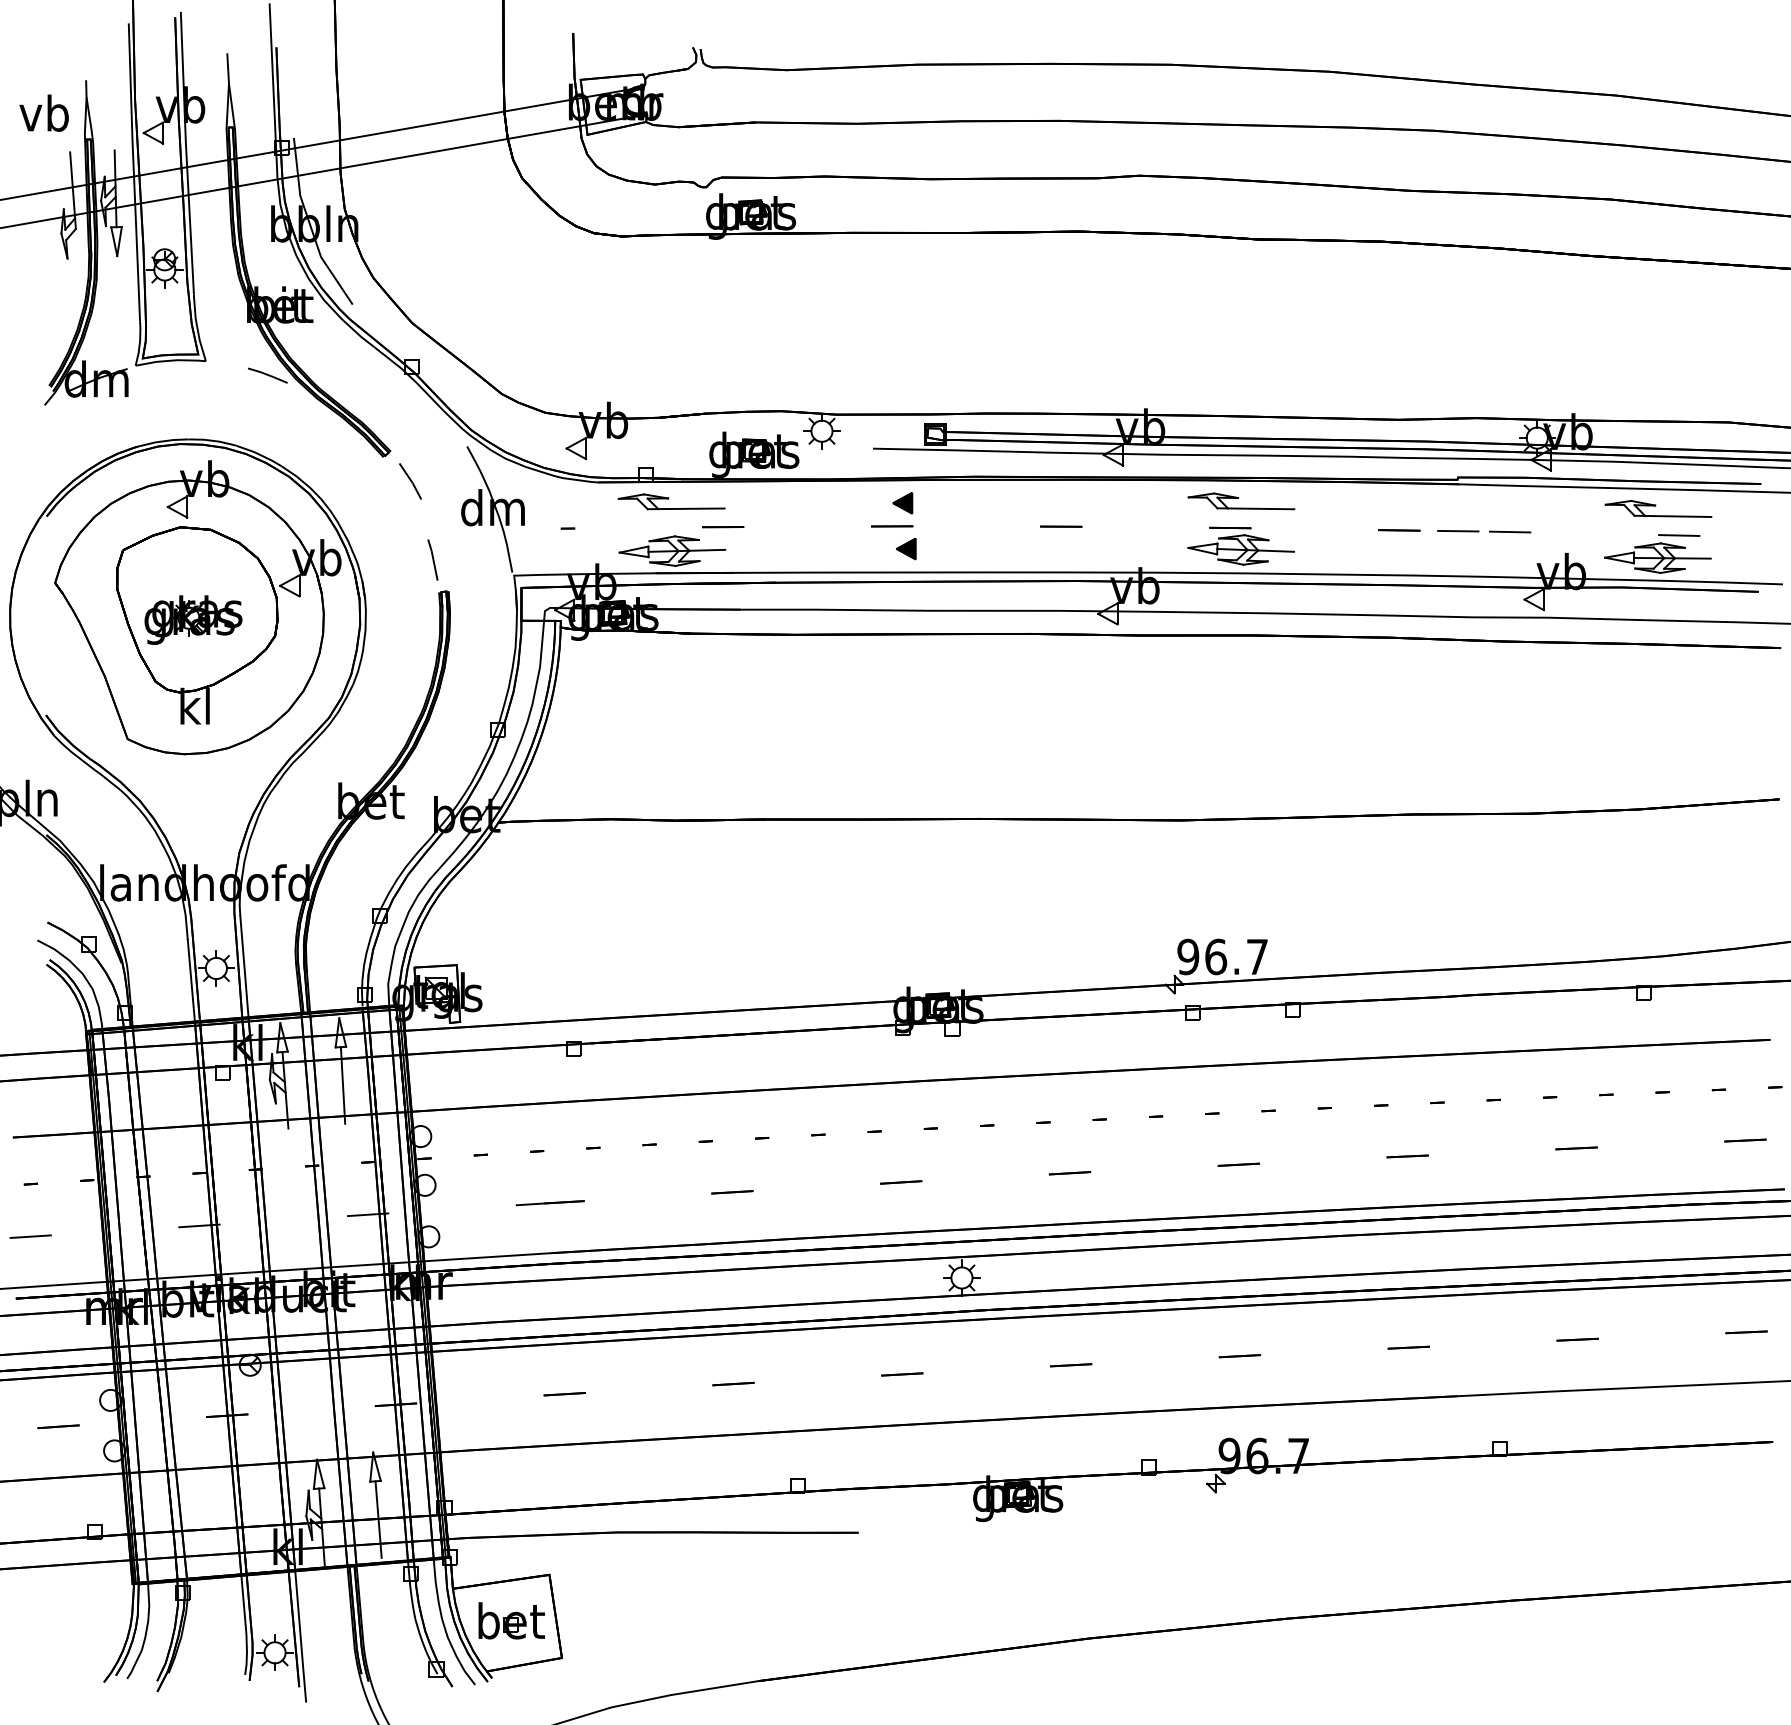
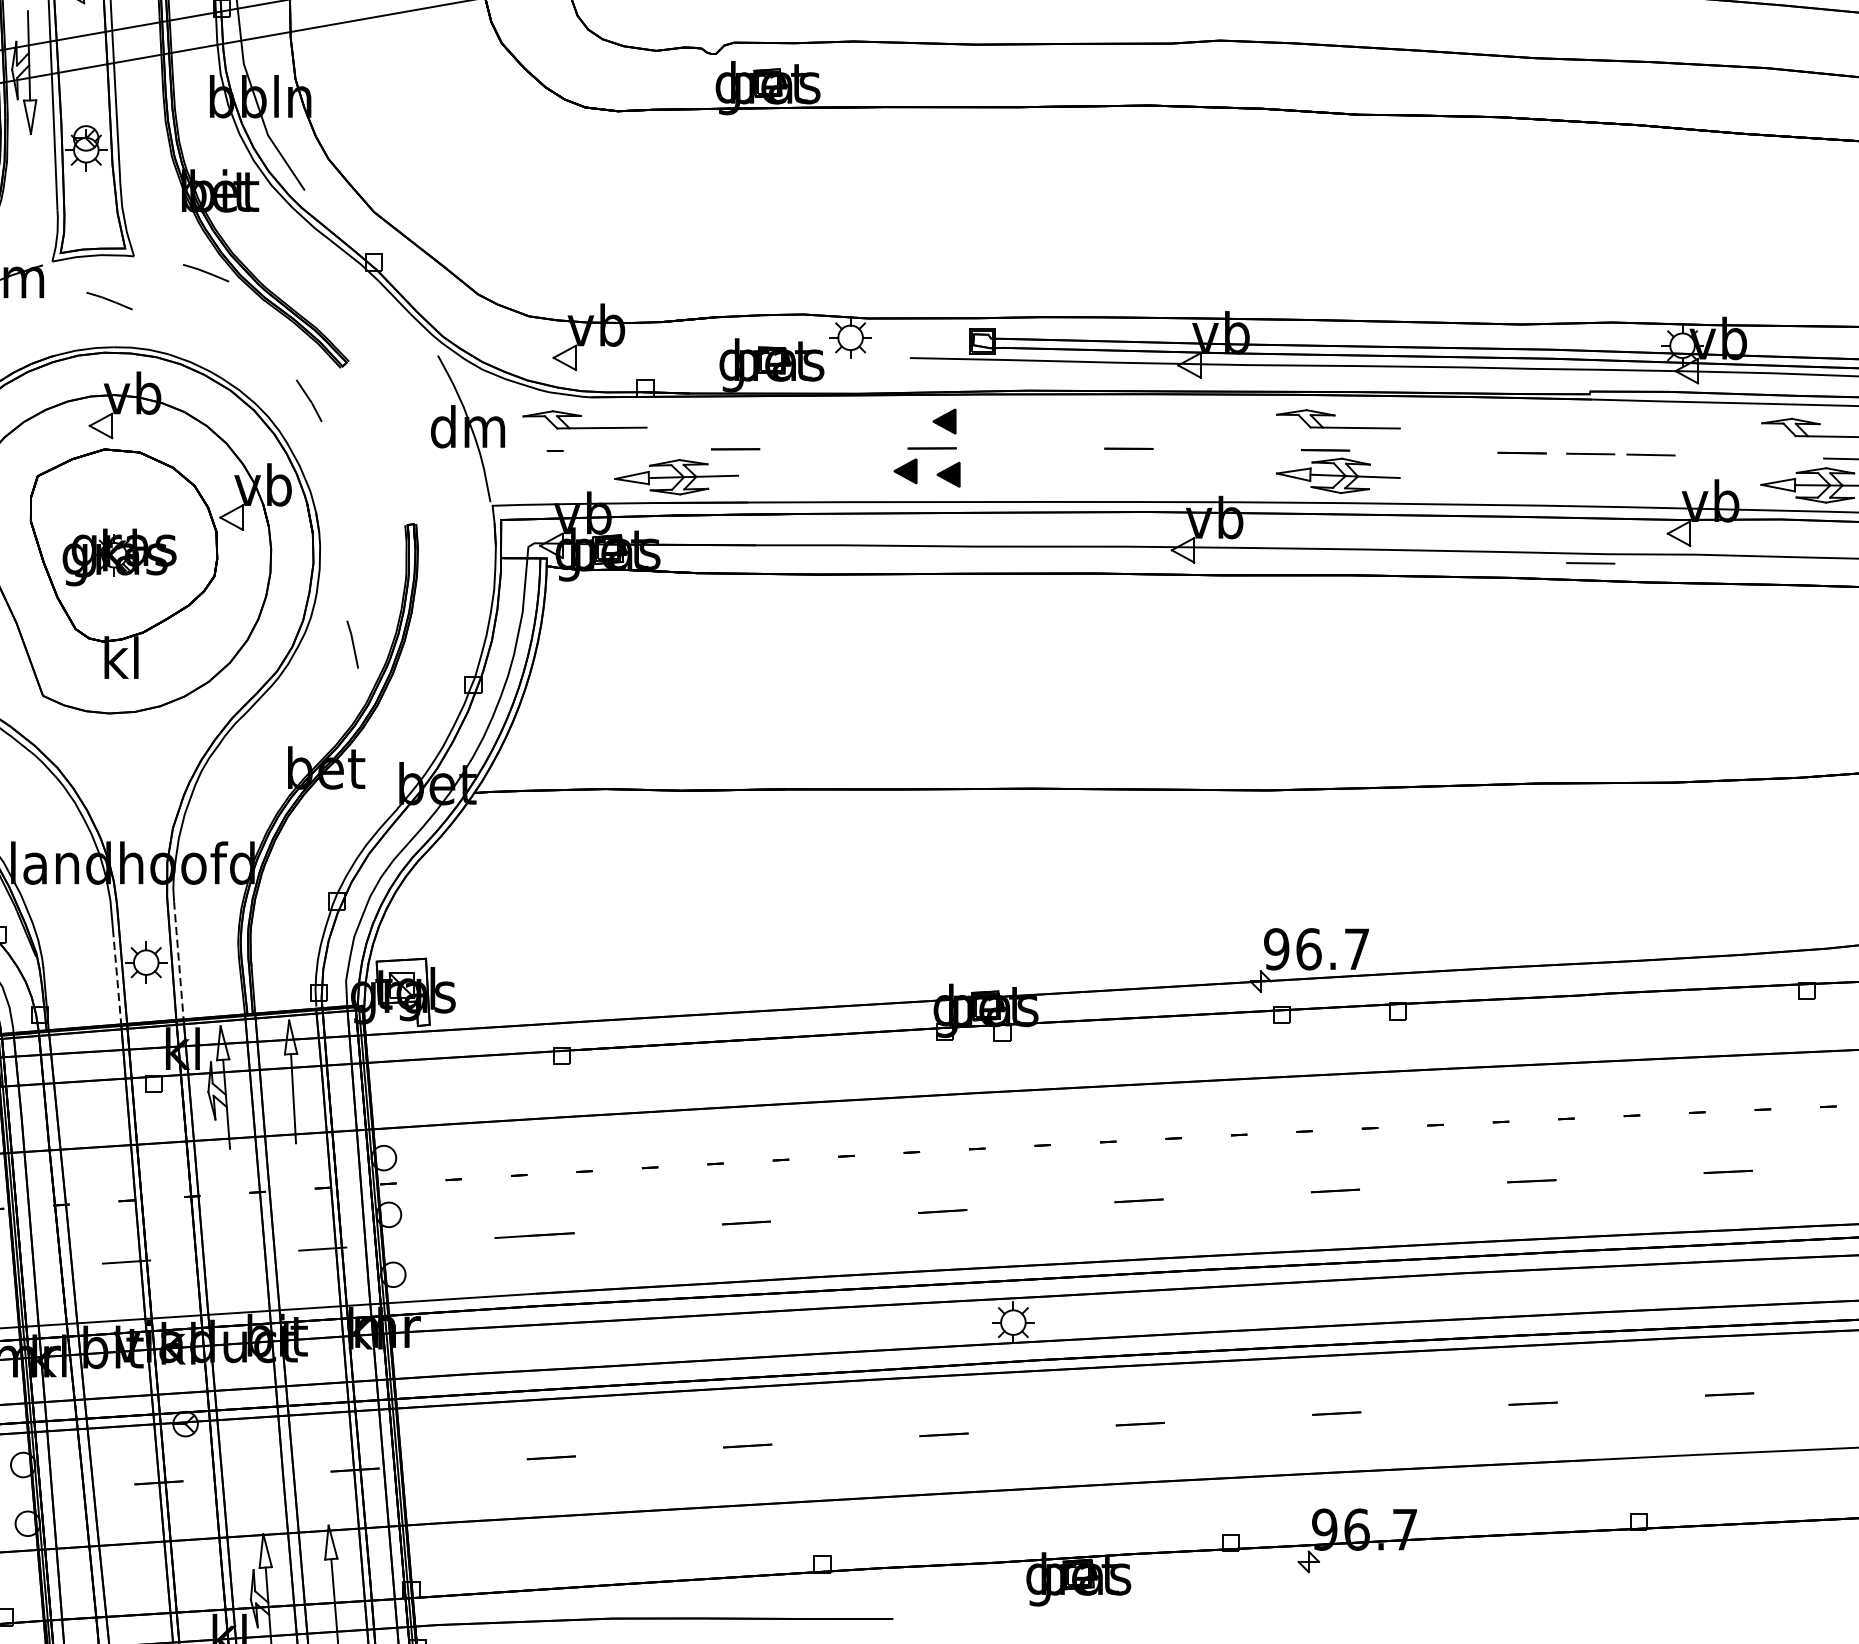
line: (184, 399) -> (109, 300), added
line: (410, 481) -> (309, 400), moved
part: (671, 501) -> (584, 419), moved
part: (869, 545) -> (905, 470), added
line: (432, 559) -> (352, 643), moved
line: (1458, 625) -> (1590, 563), added
line: (244, 966) -> (178, 960), solid -> dashed
line: (191, 981) -> (117, 977), solid -> dashed

